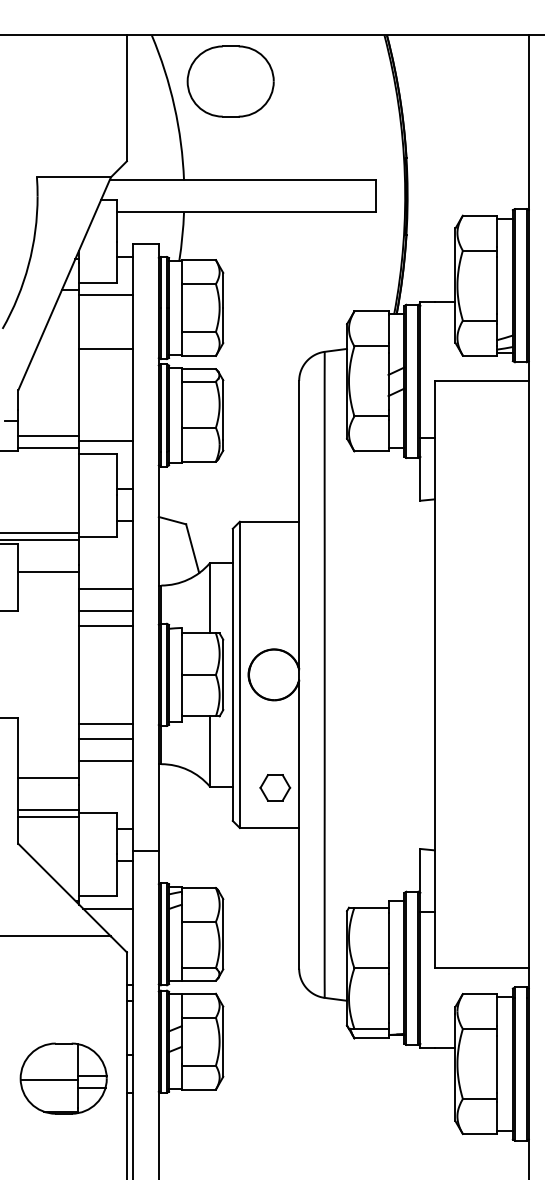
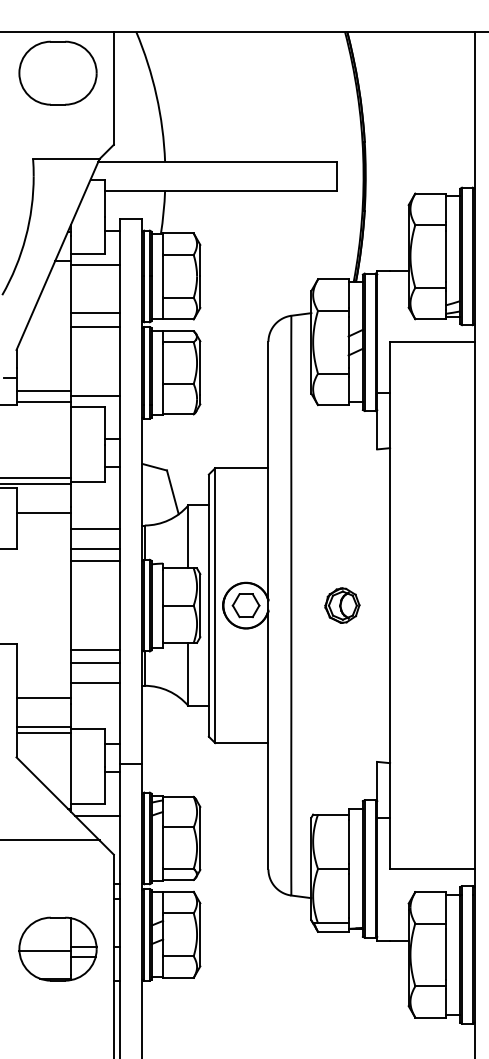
part: (230, 81) -> (57, 73), moved
line: (106, 364) -> (95, 327), added
part: (381, 674) -> (342, 605), added
part: (275, 787) -> (246, 605), moved
part: (63, 1078) -> (57, 949), moved

